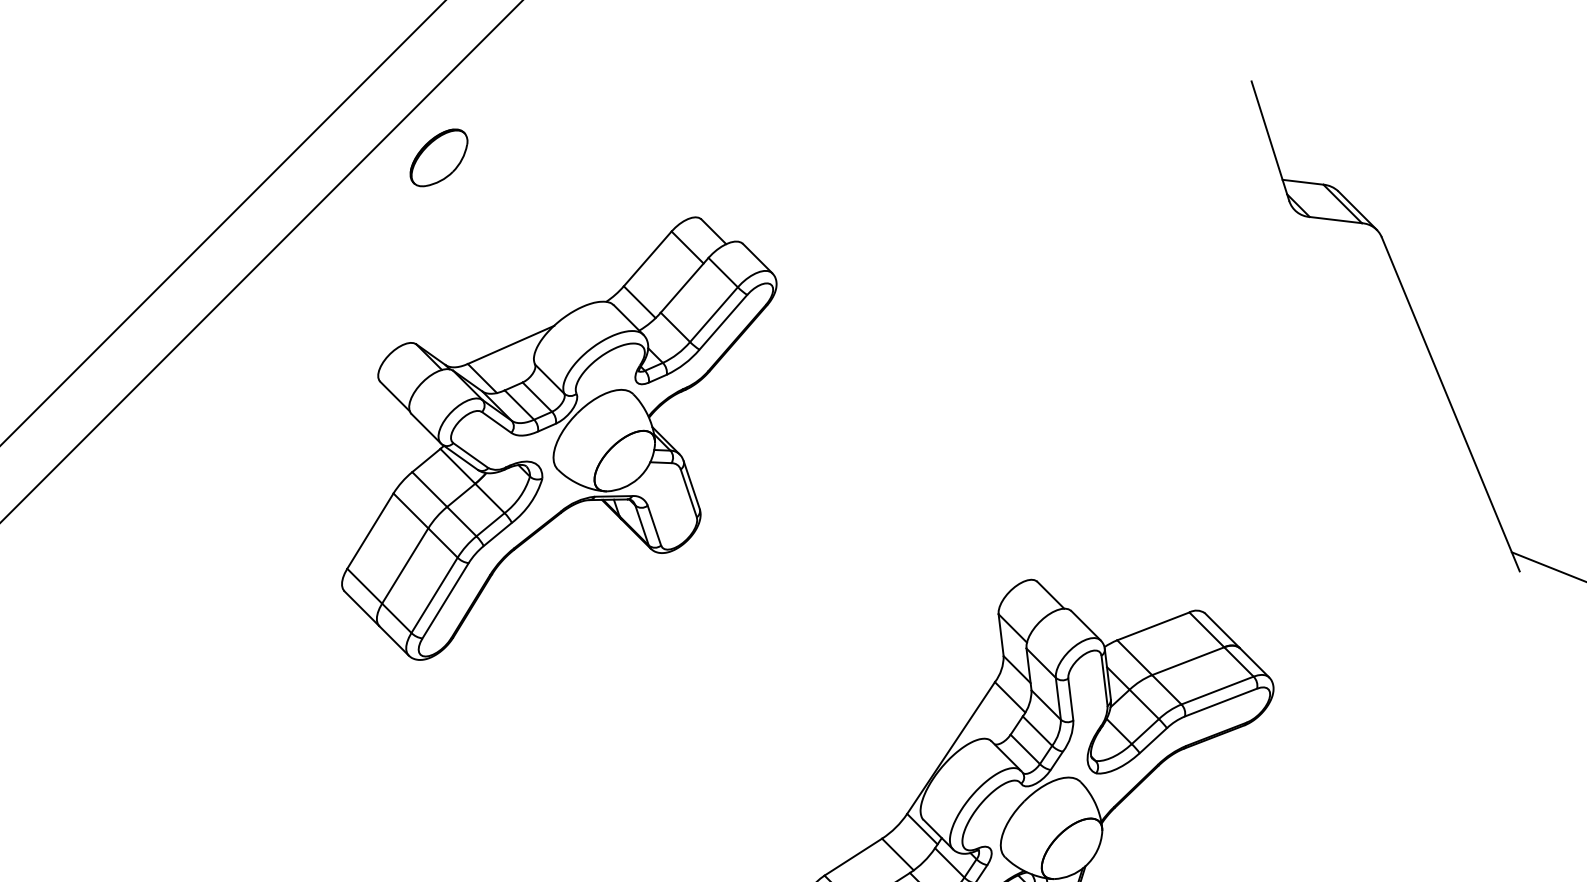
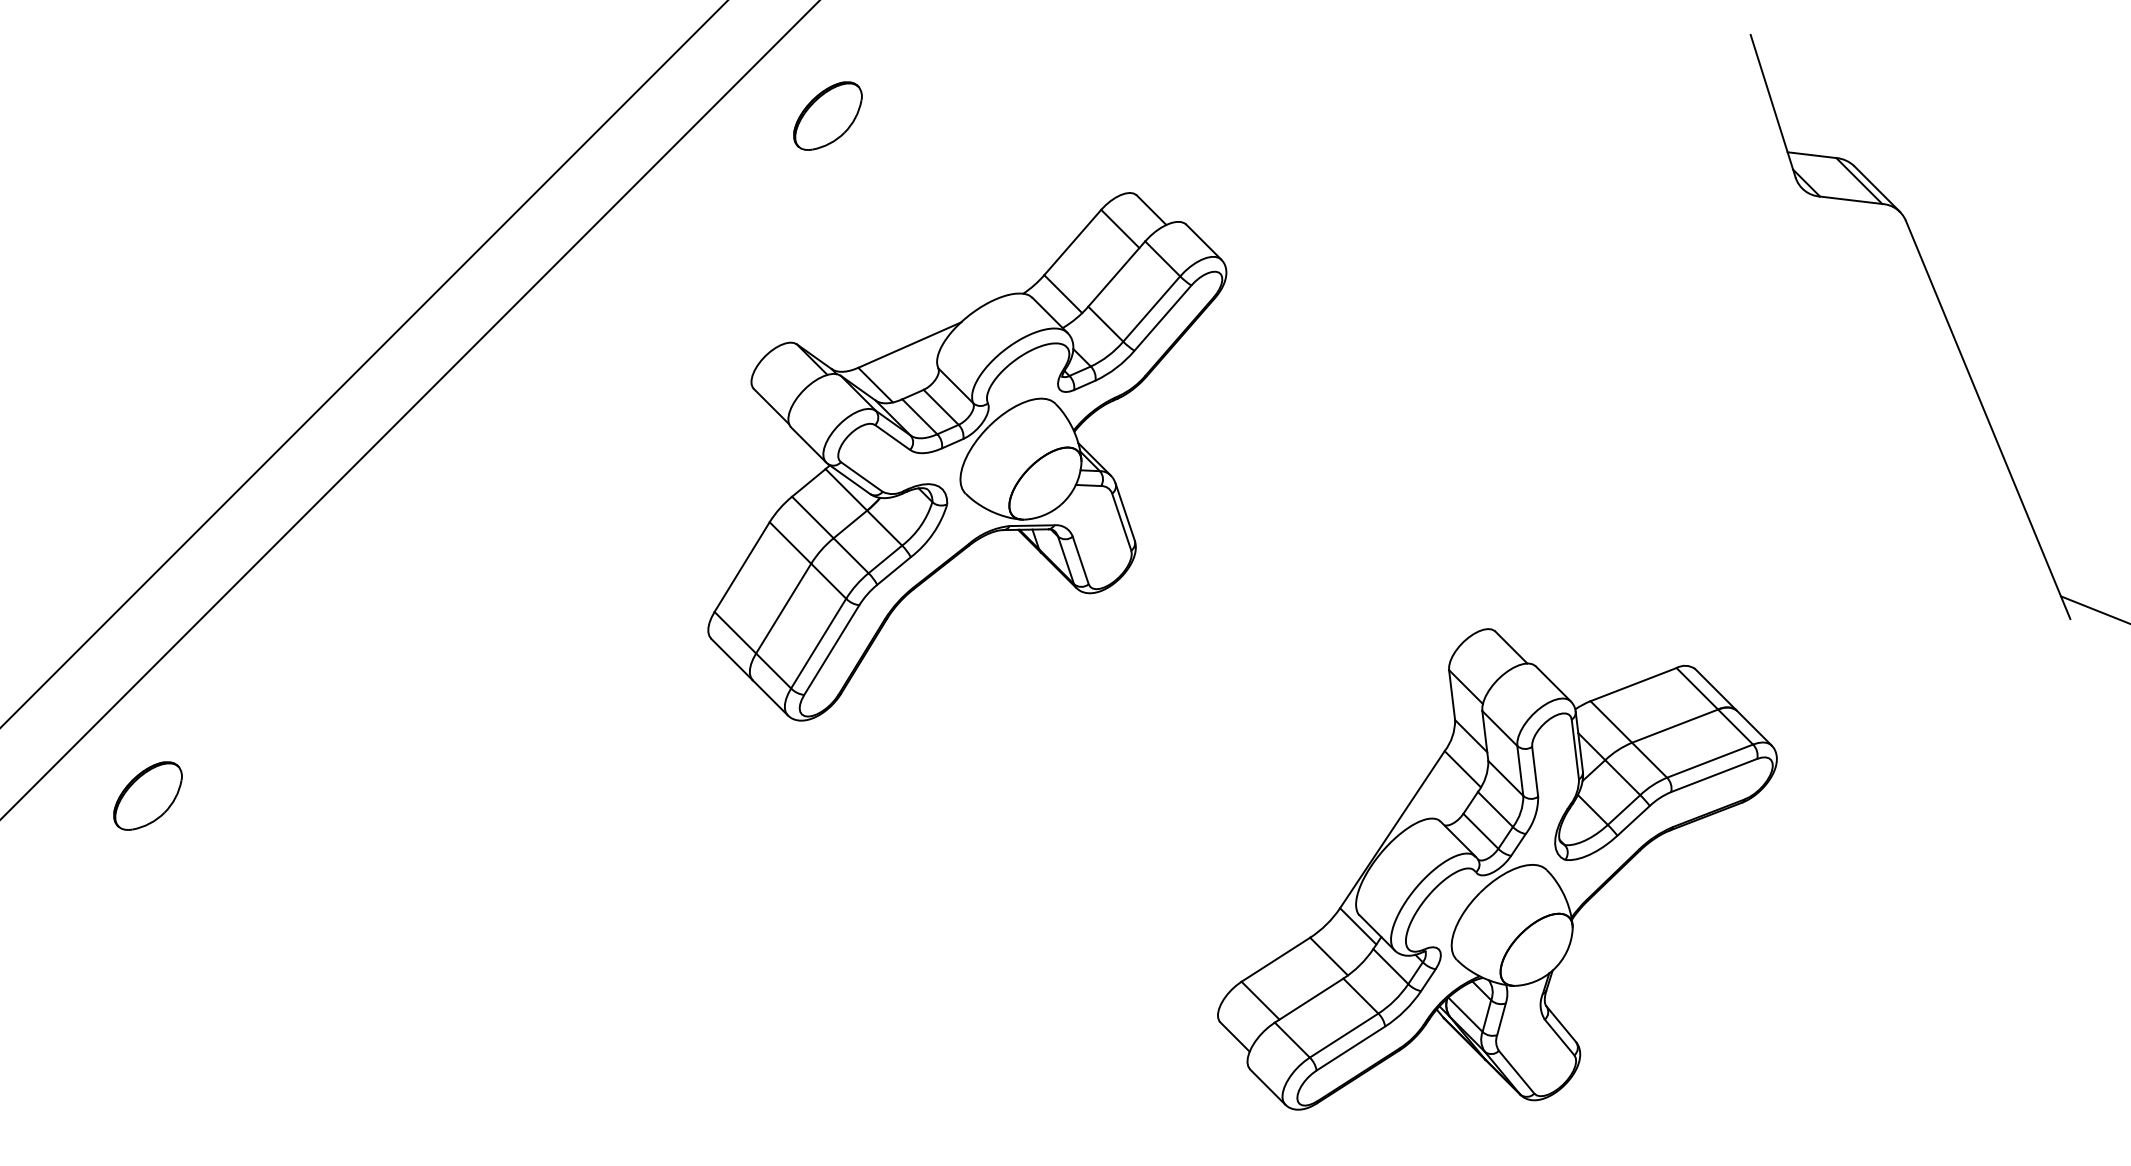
part: (438, 157) -> (827, 115), moved
part: (559, 438) -> (967, 456), moved

